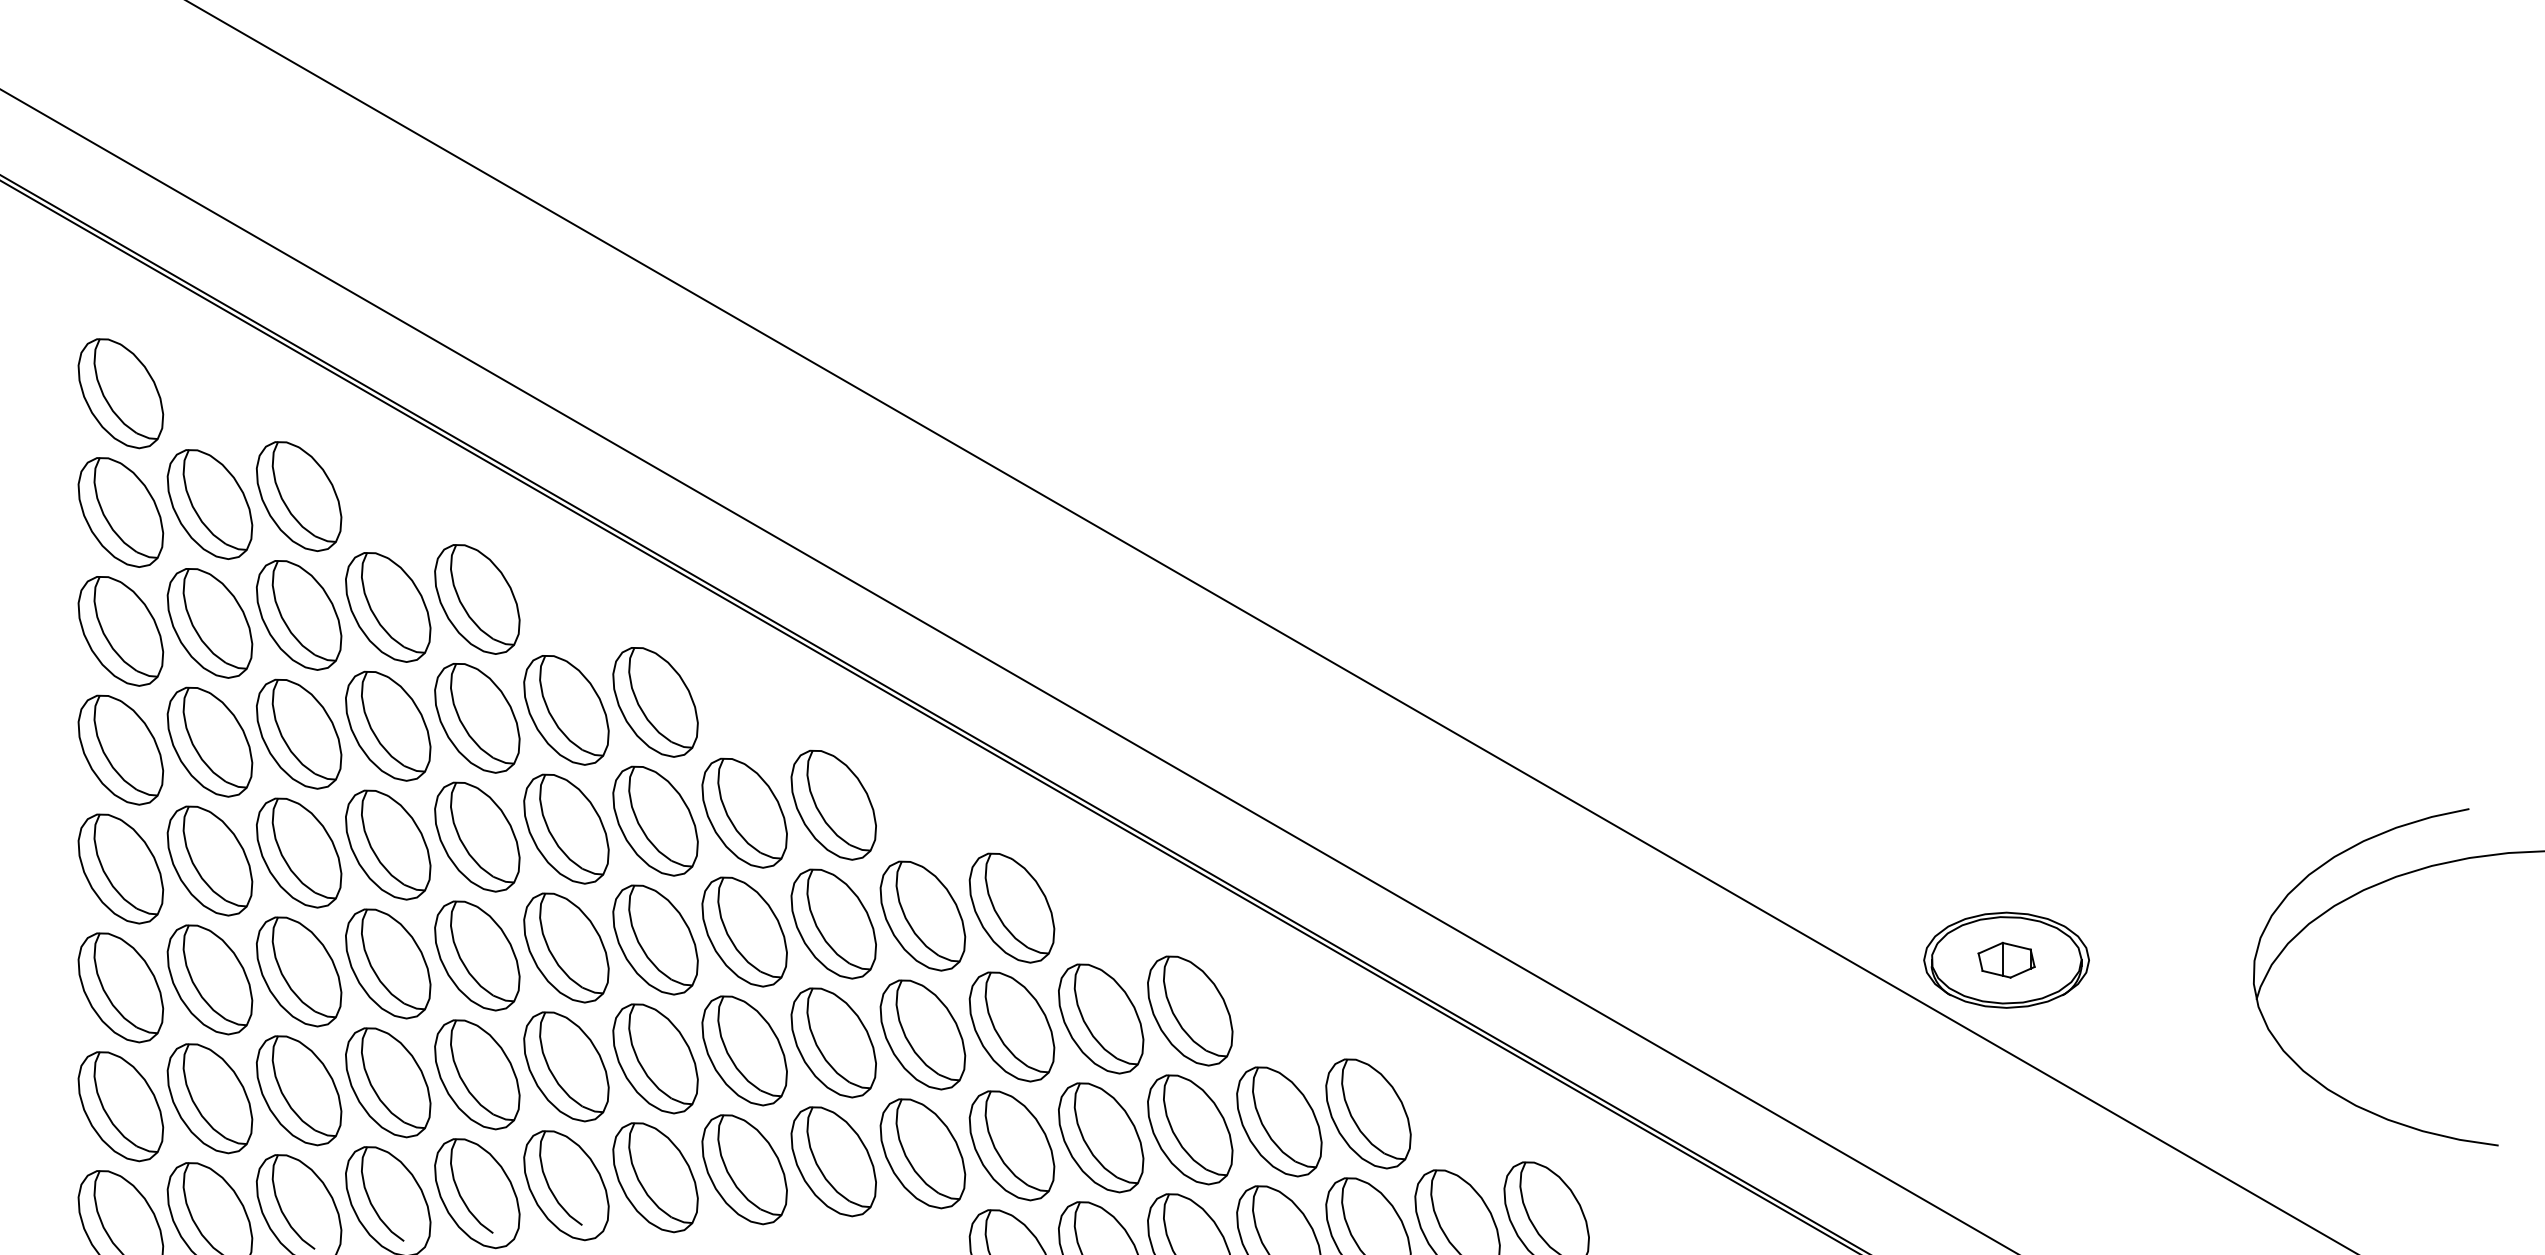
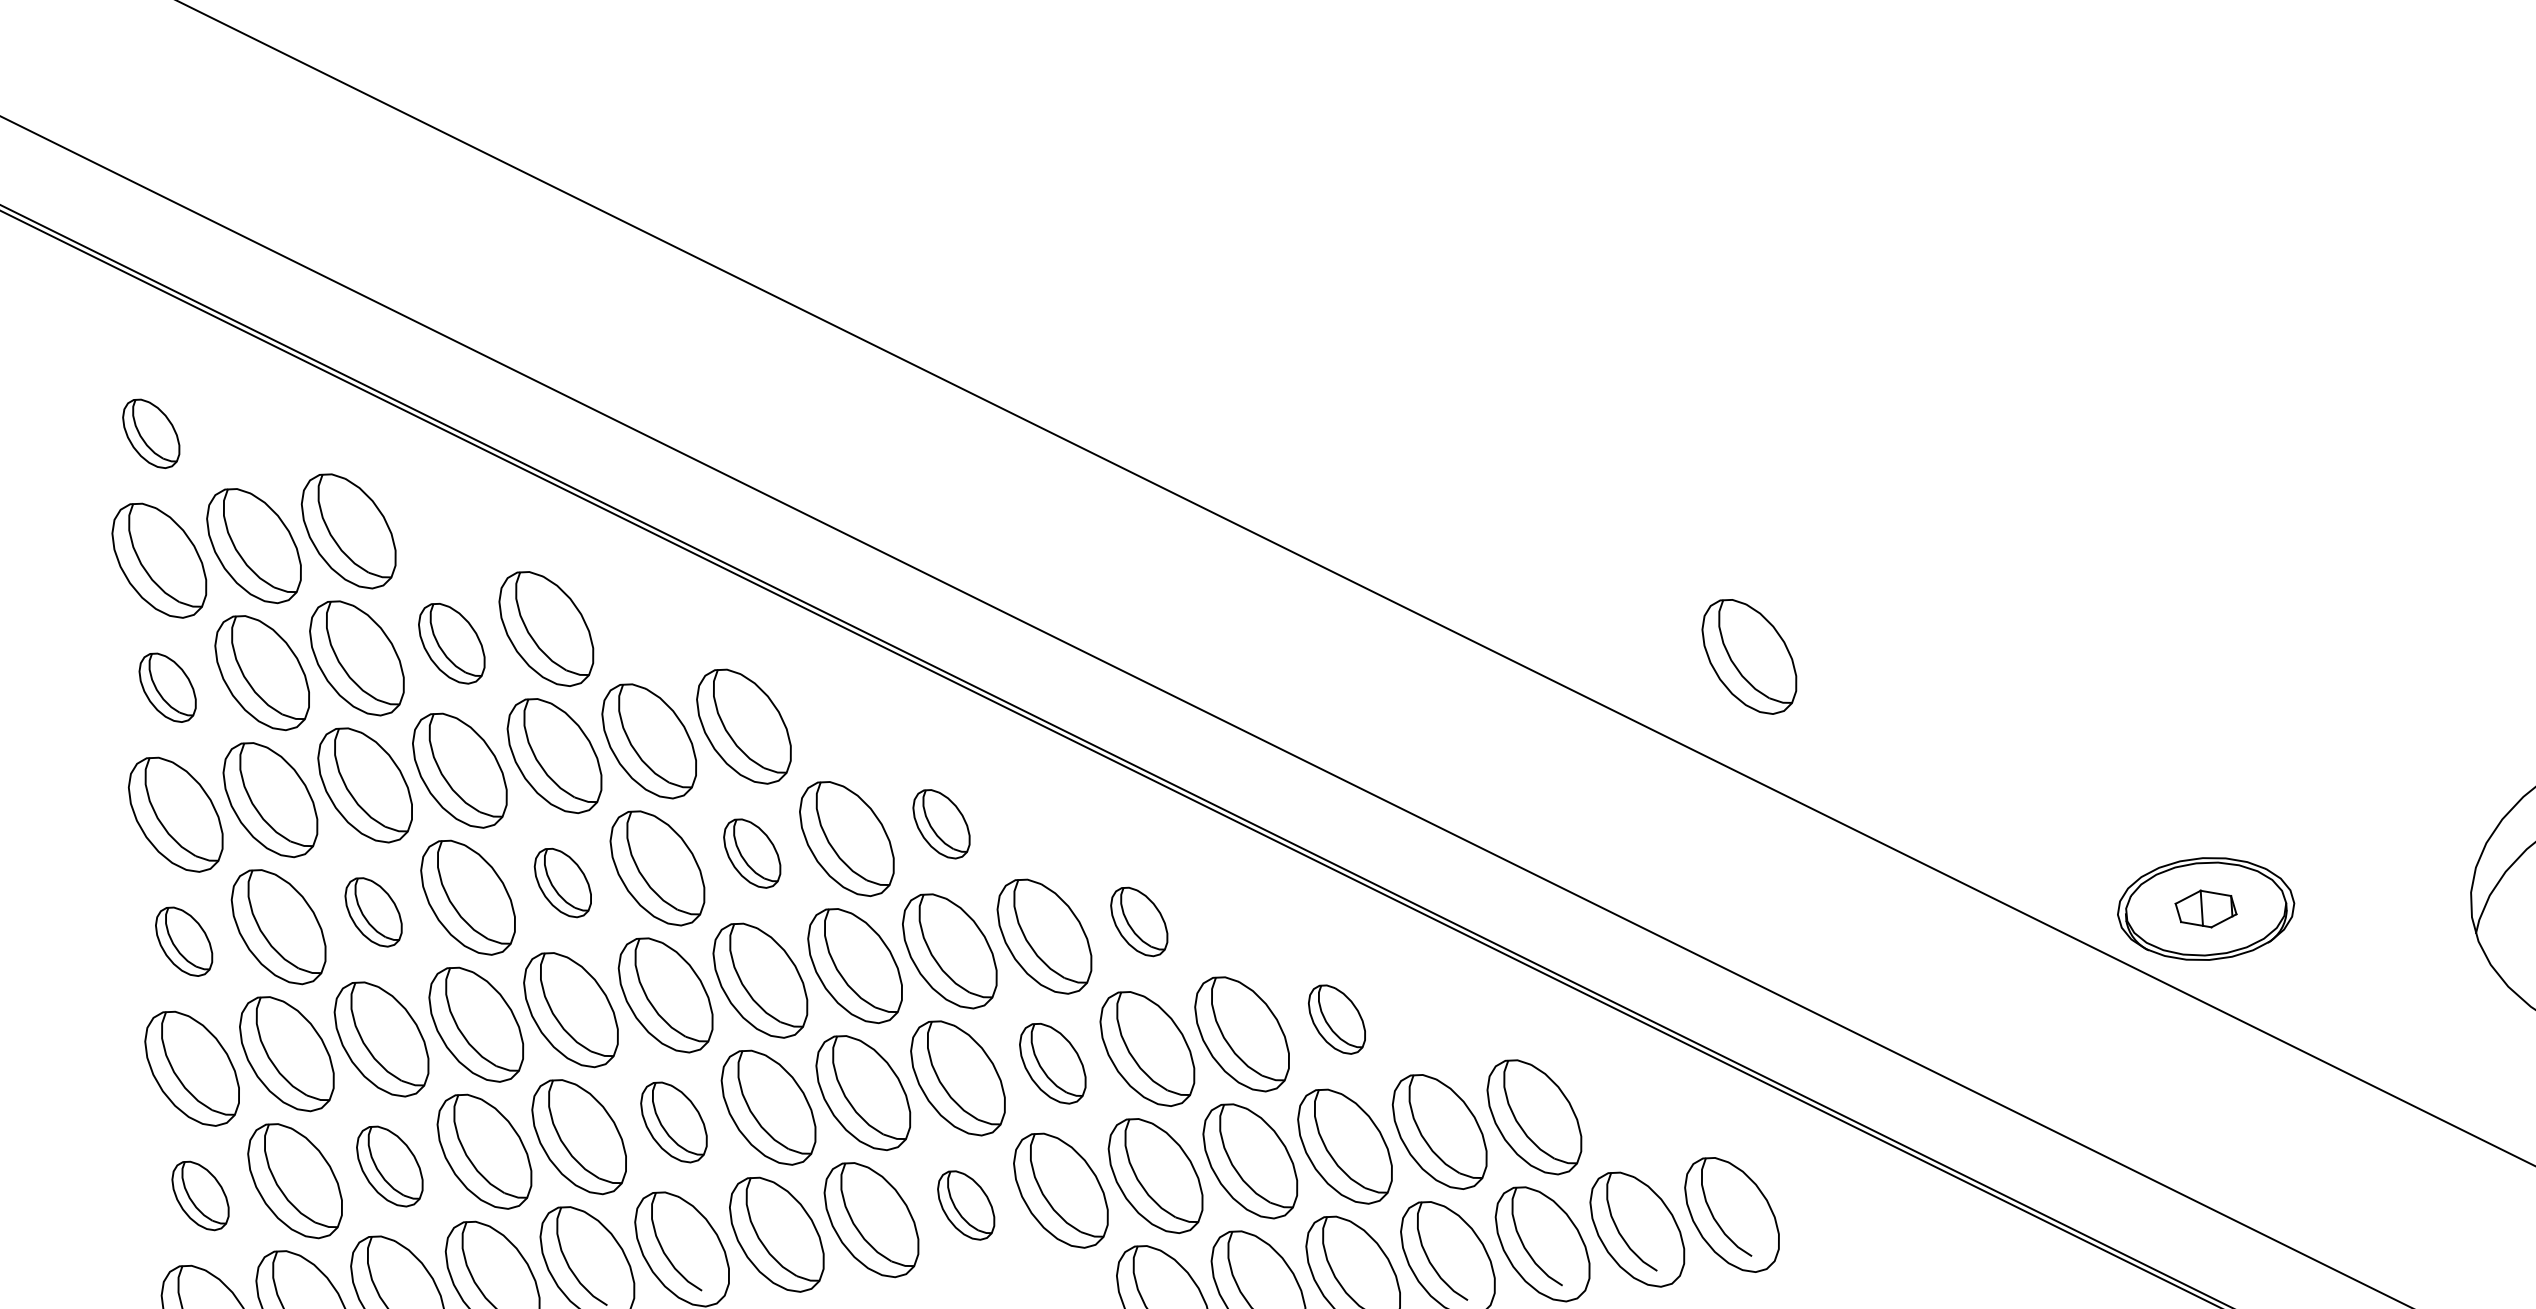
part: (120, 393) -> (150, 433), size x0.6
part: (388, 607) -> (452, 643), size x0.7
part: (120, 631) -> (167, 687), size x0.6
part: (1596, 697) -> (1749, 656), added
part: (833, 804) -> (941, 823), size x0.6
part: (655, 820) -> (752, 853), size x0.6
part: (477, 836) -> (563, 882), size x0.6
part: (299, 852) -> (373, 911), size x0.6
part: (120, 868) -> (183, 941), size x0.6
part: (1011, 907) -> (1138, 921), size x0.6
part: (1190, 1010) -> (1337, 1019), size x0.6
part: (922, 1034) -> (1052, 1063), size x0.7
part: (566, 1066) -> (674, 1122), size x0.7
part: (298, 1090) -> (389, 1166), size x0.7
part: (120, 1106) -> (200, 1195), size x0.6
part: (833, 1161) -> (966, 1205), size x0.6

